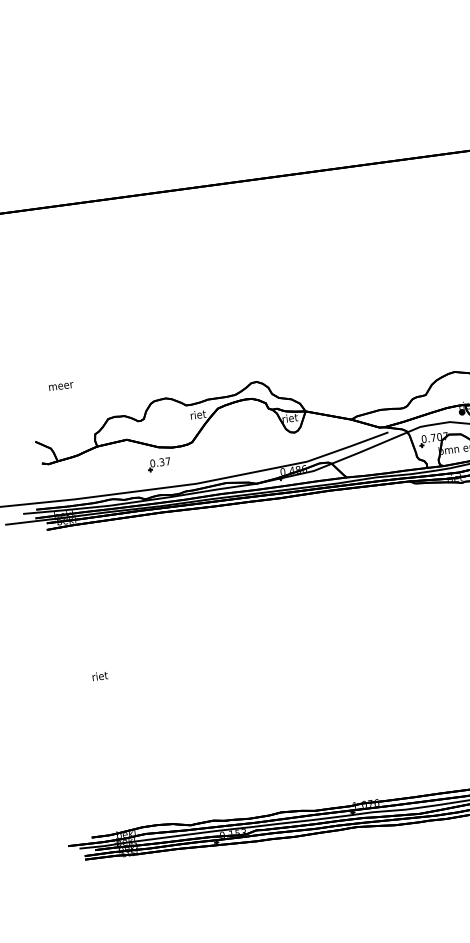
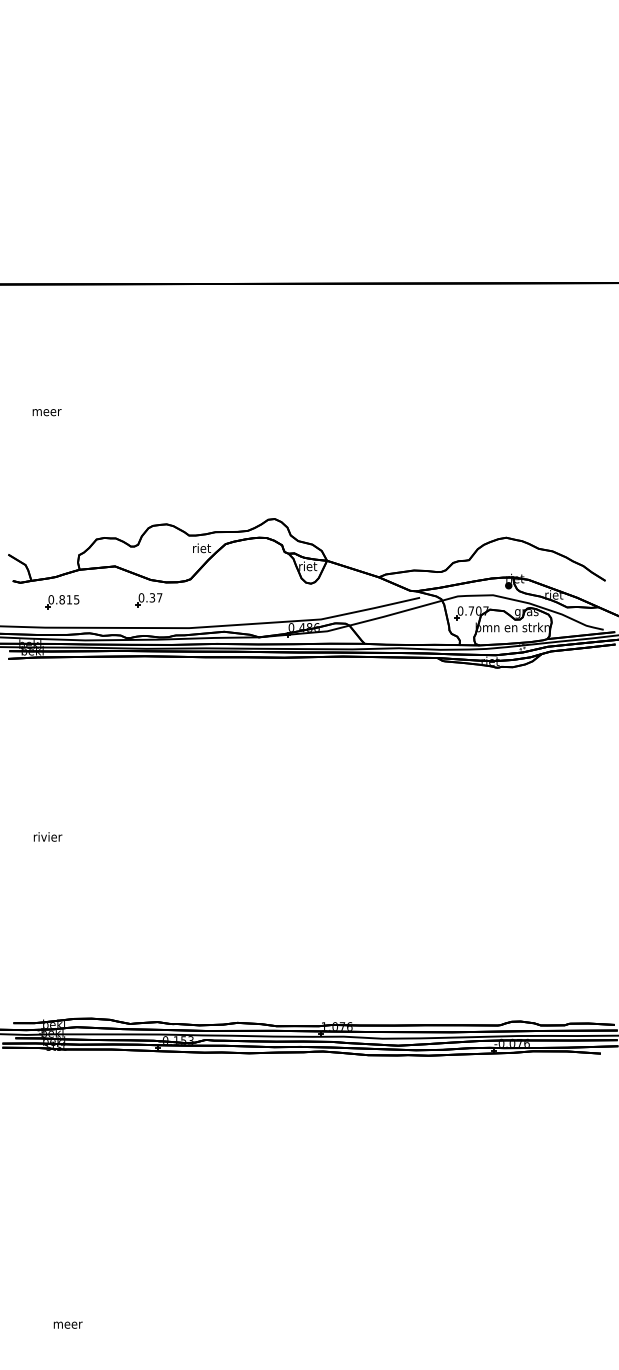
text: (60, 386) -> (46, 412), moved
part: (86, 476) -> (62, 602), added
text: (99, 675) -> (47, 836), riet -> rivier

